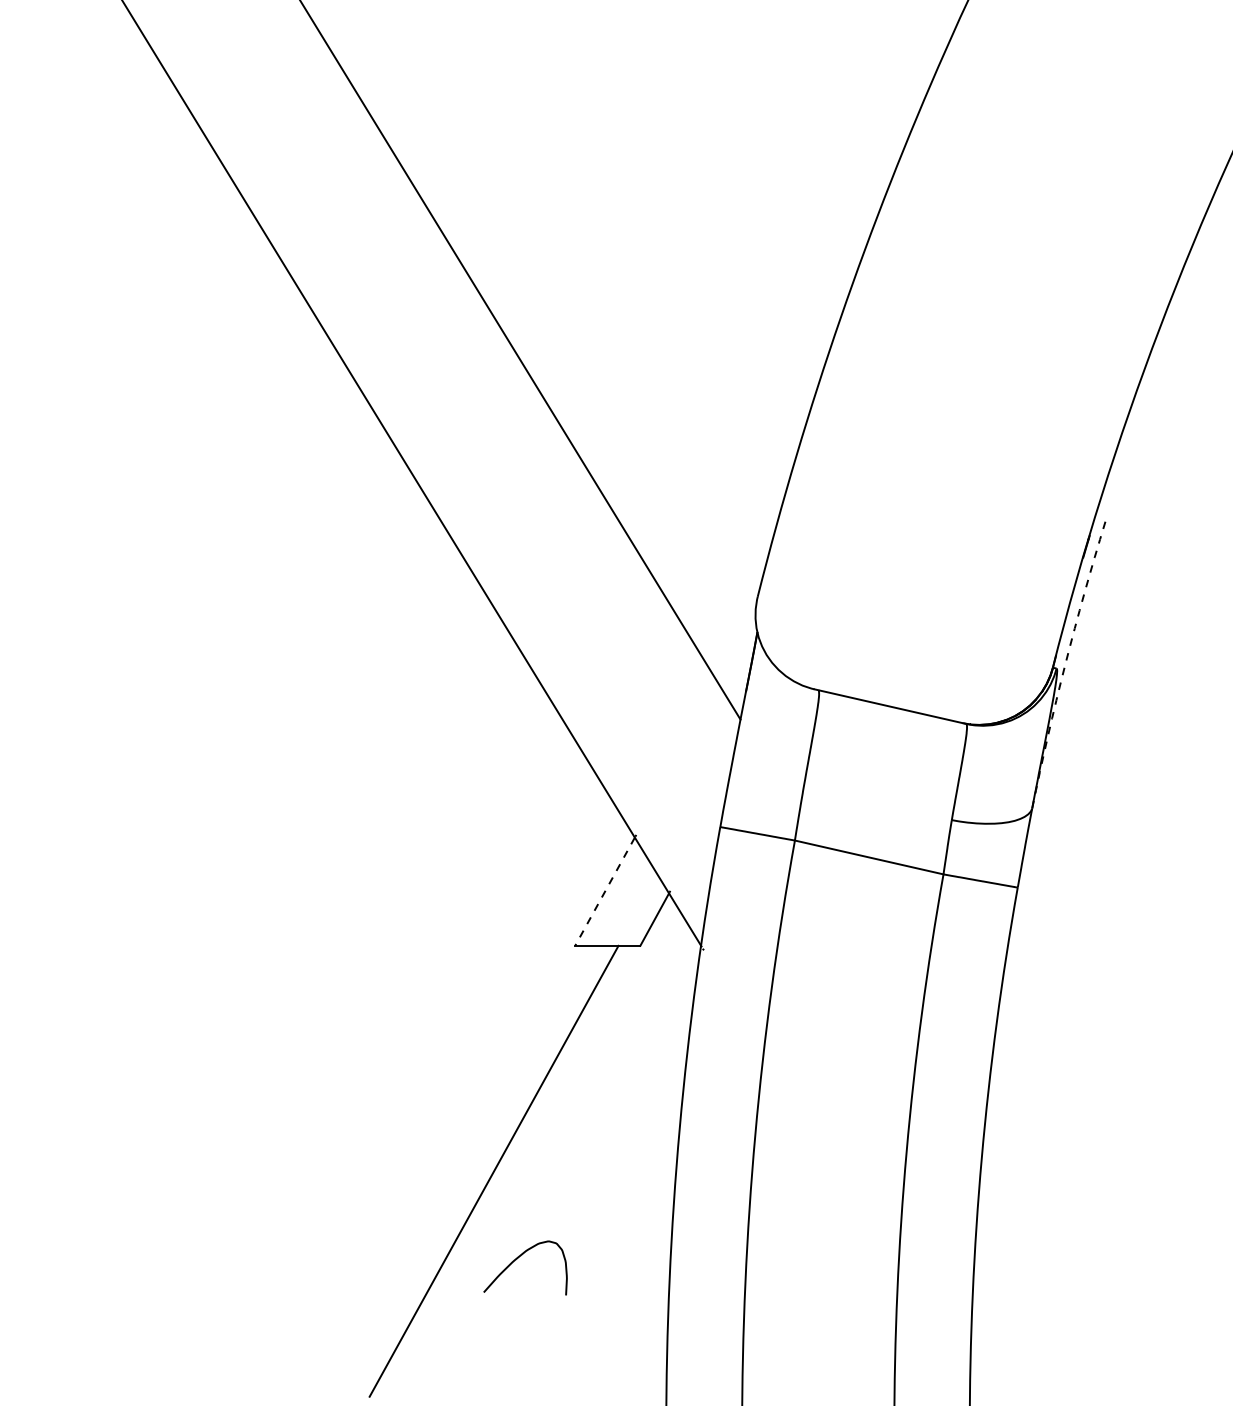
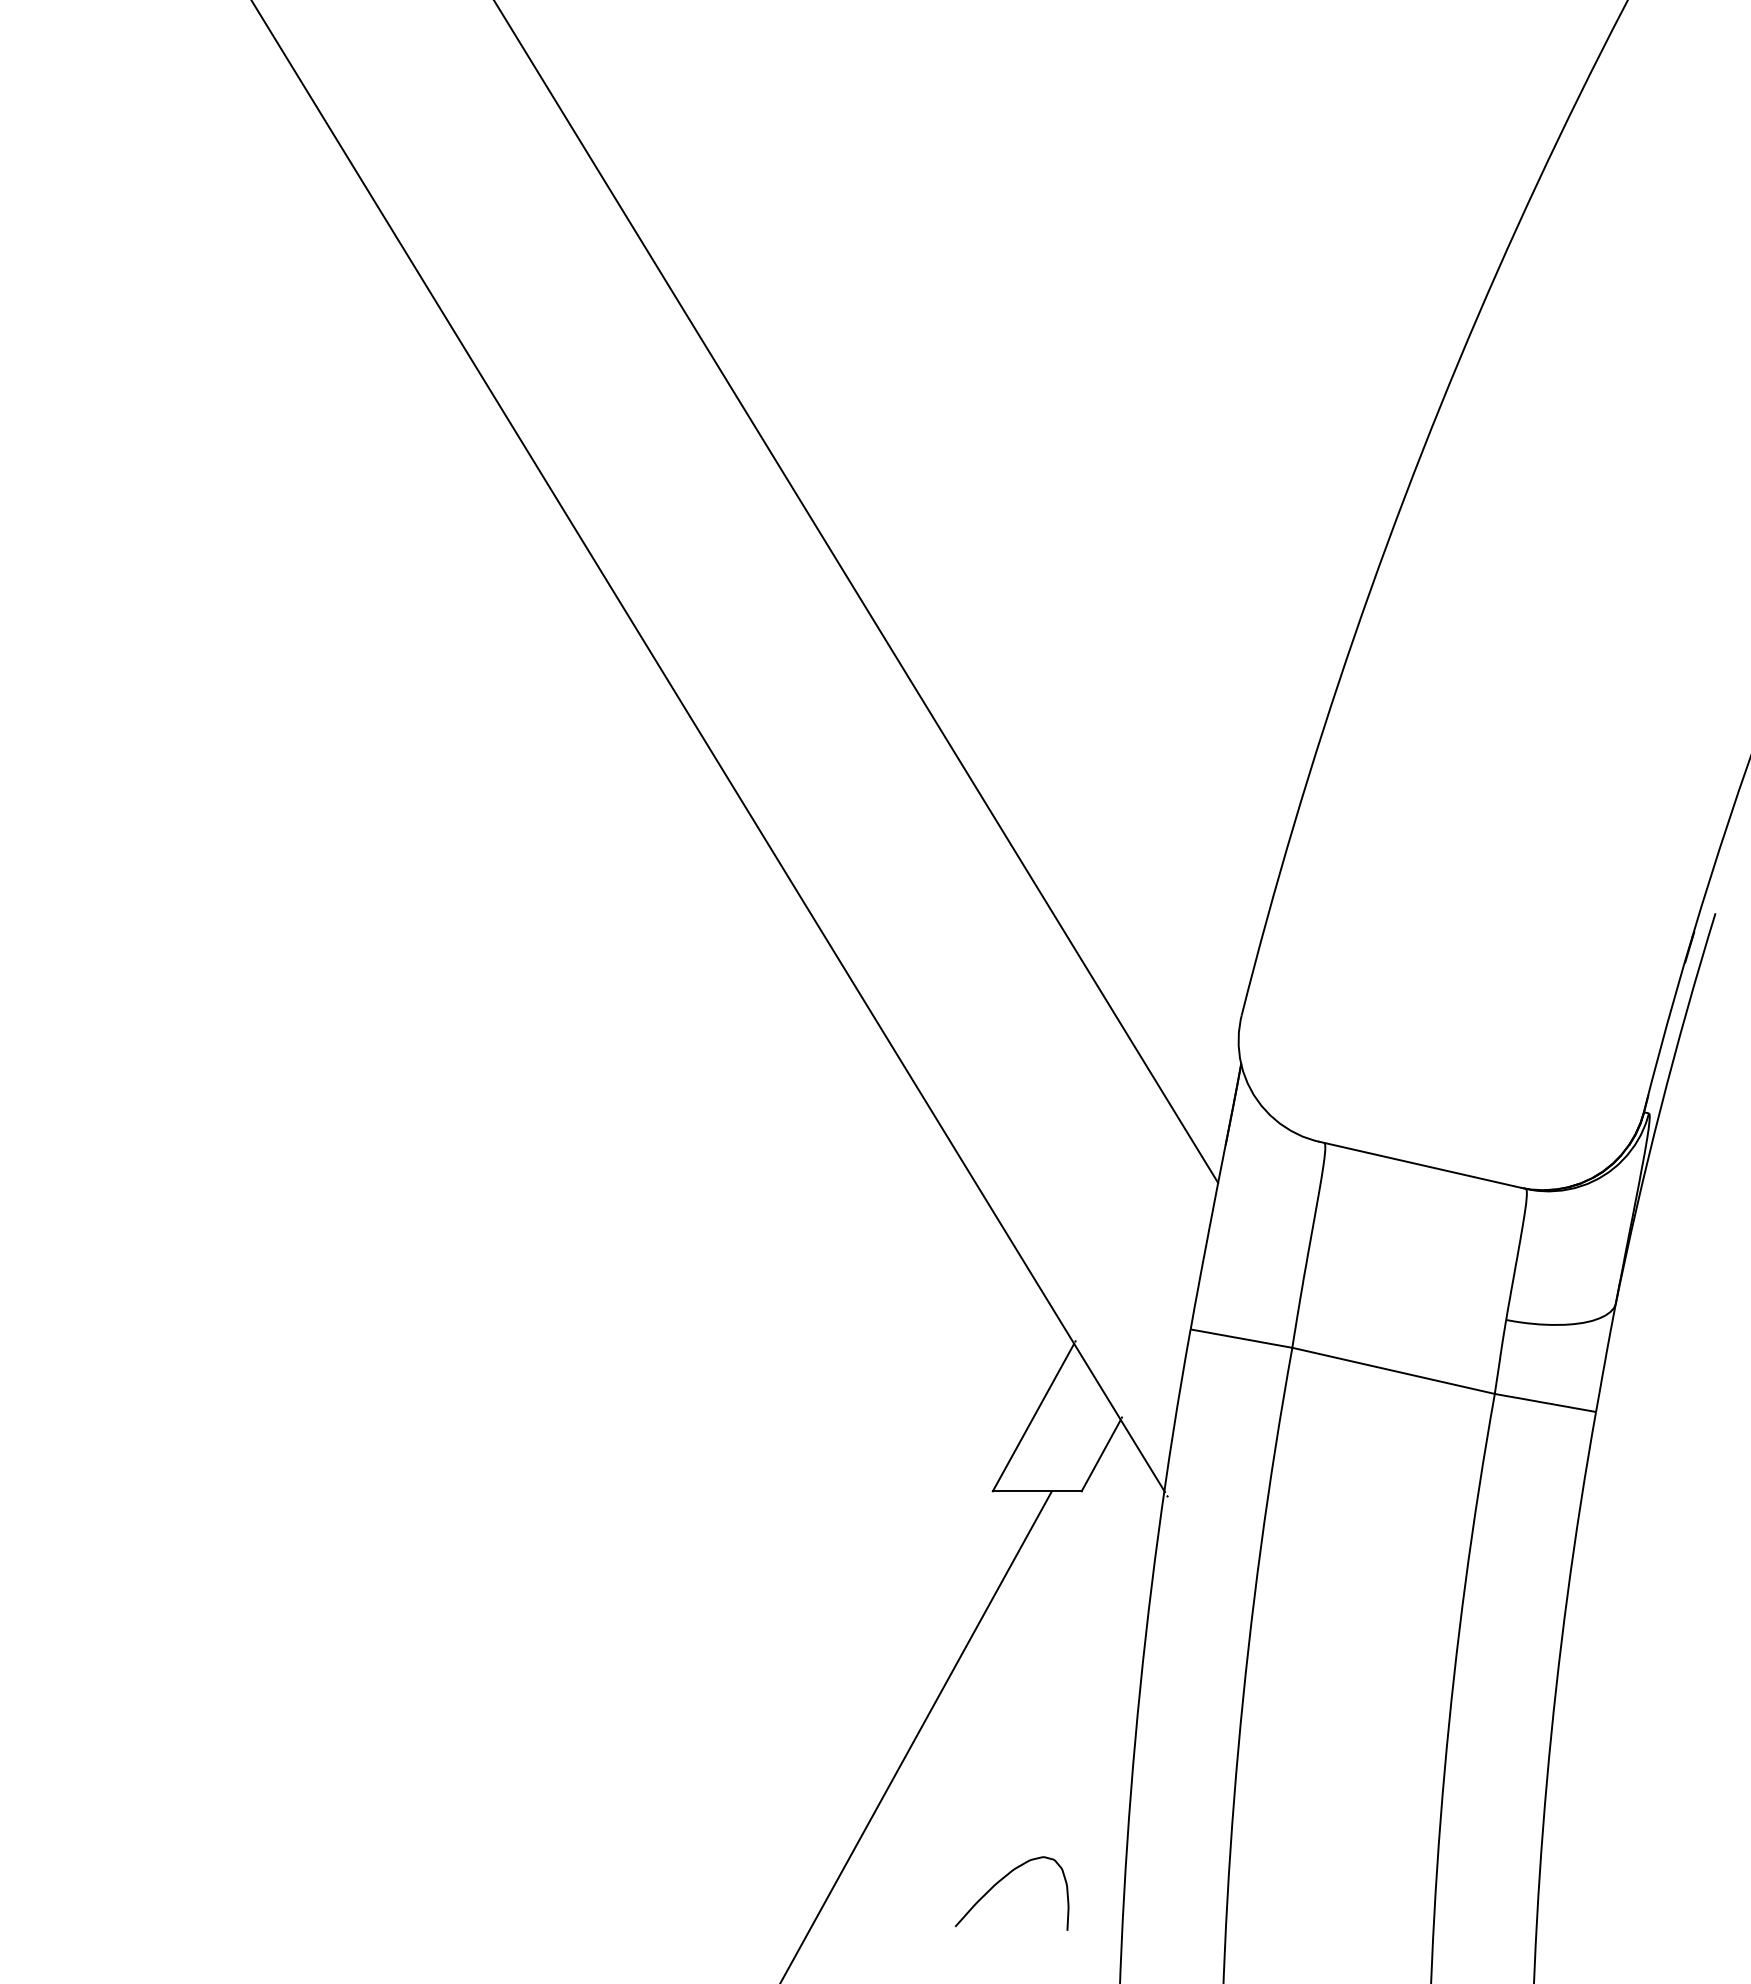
arc: (1065, 664) -> (1660, 1107), dashed -> solid
line: (605, 892) -> (1033, 1418), dashed -> solid
curve: (519, 1257) -> (1003, 1879), moved

